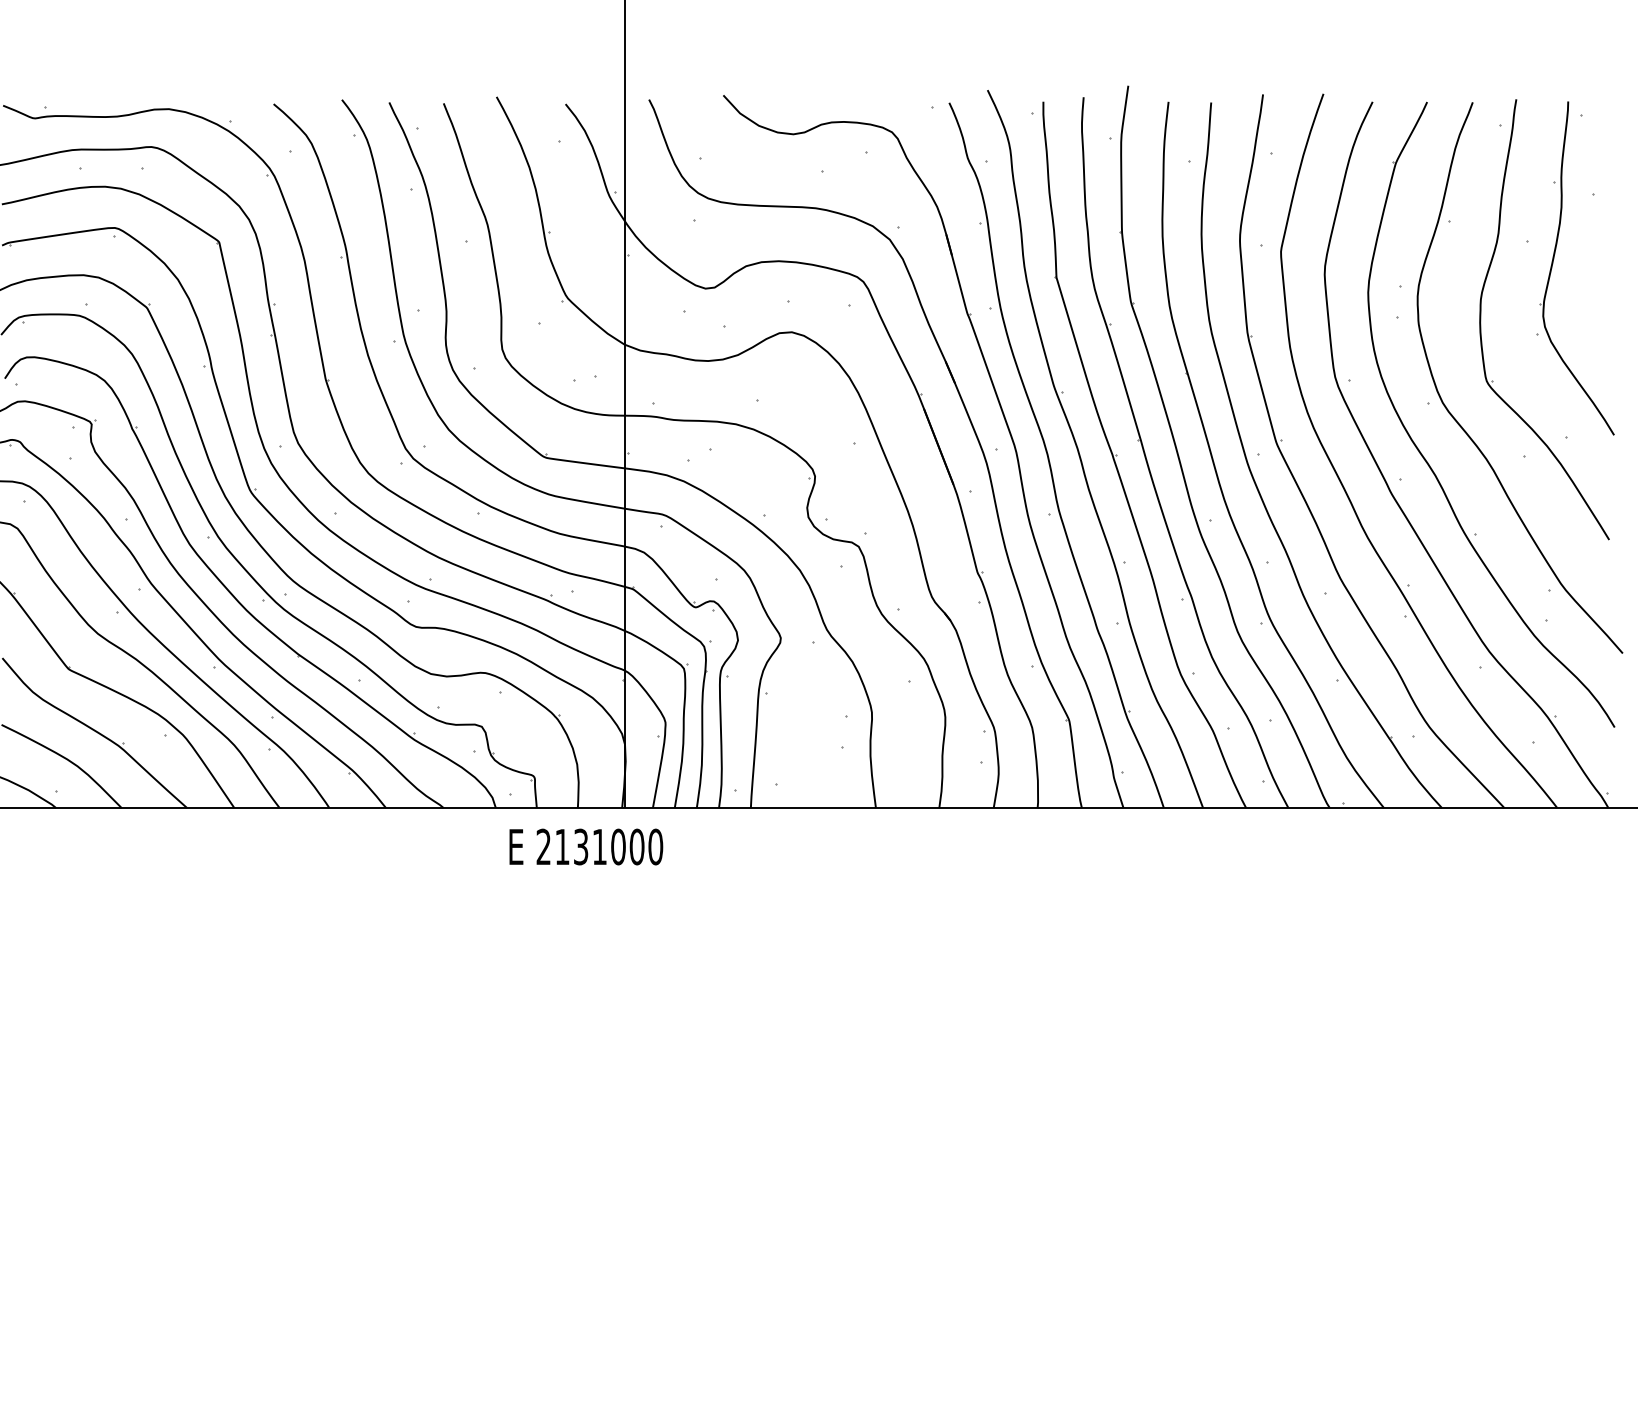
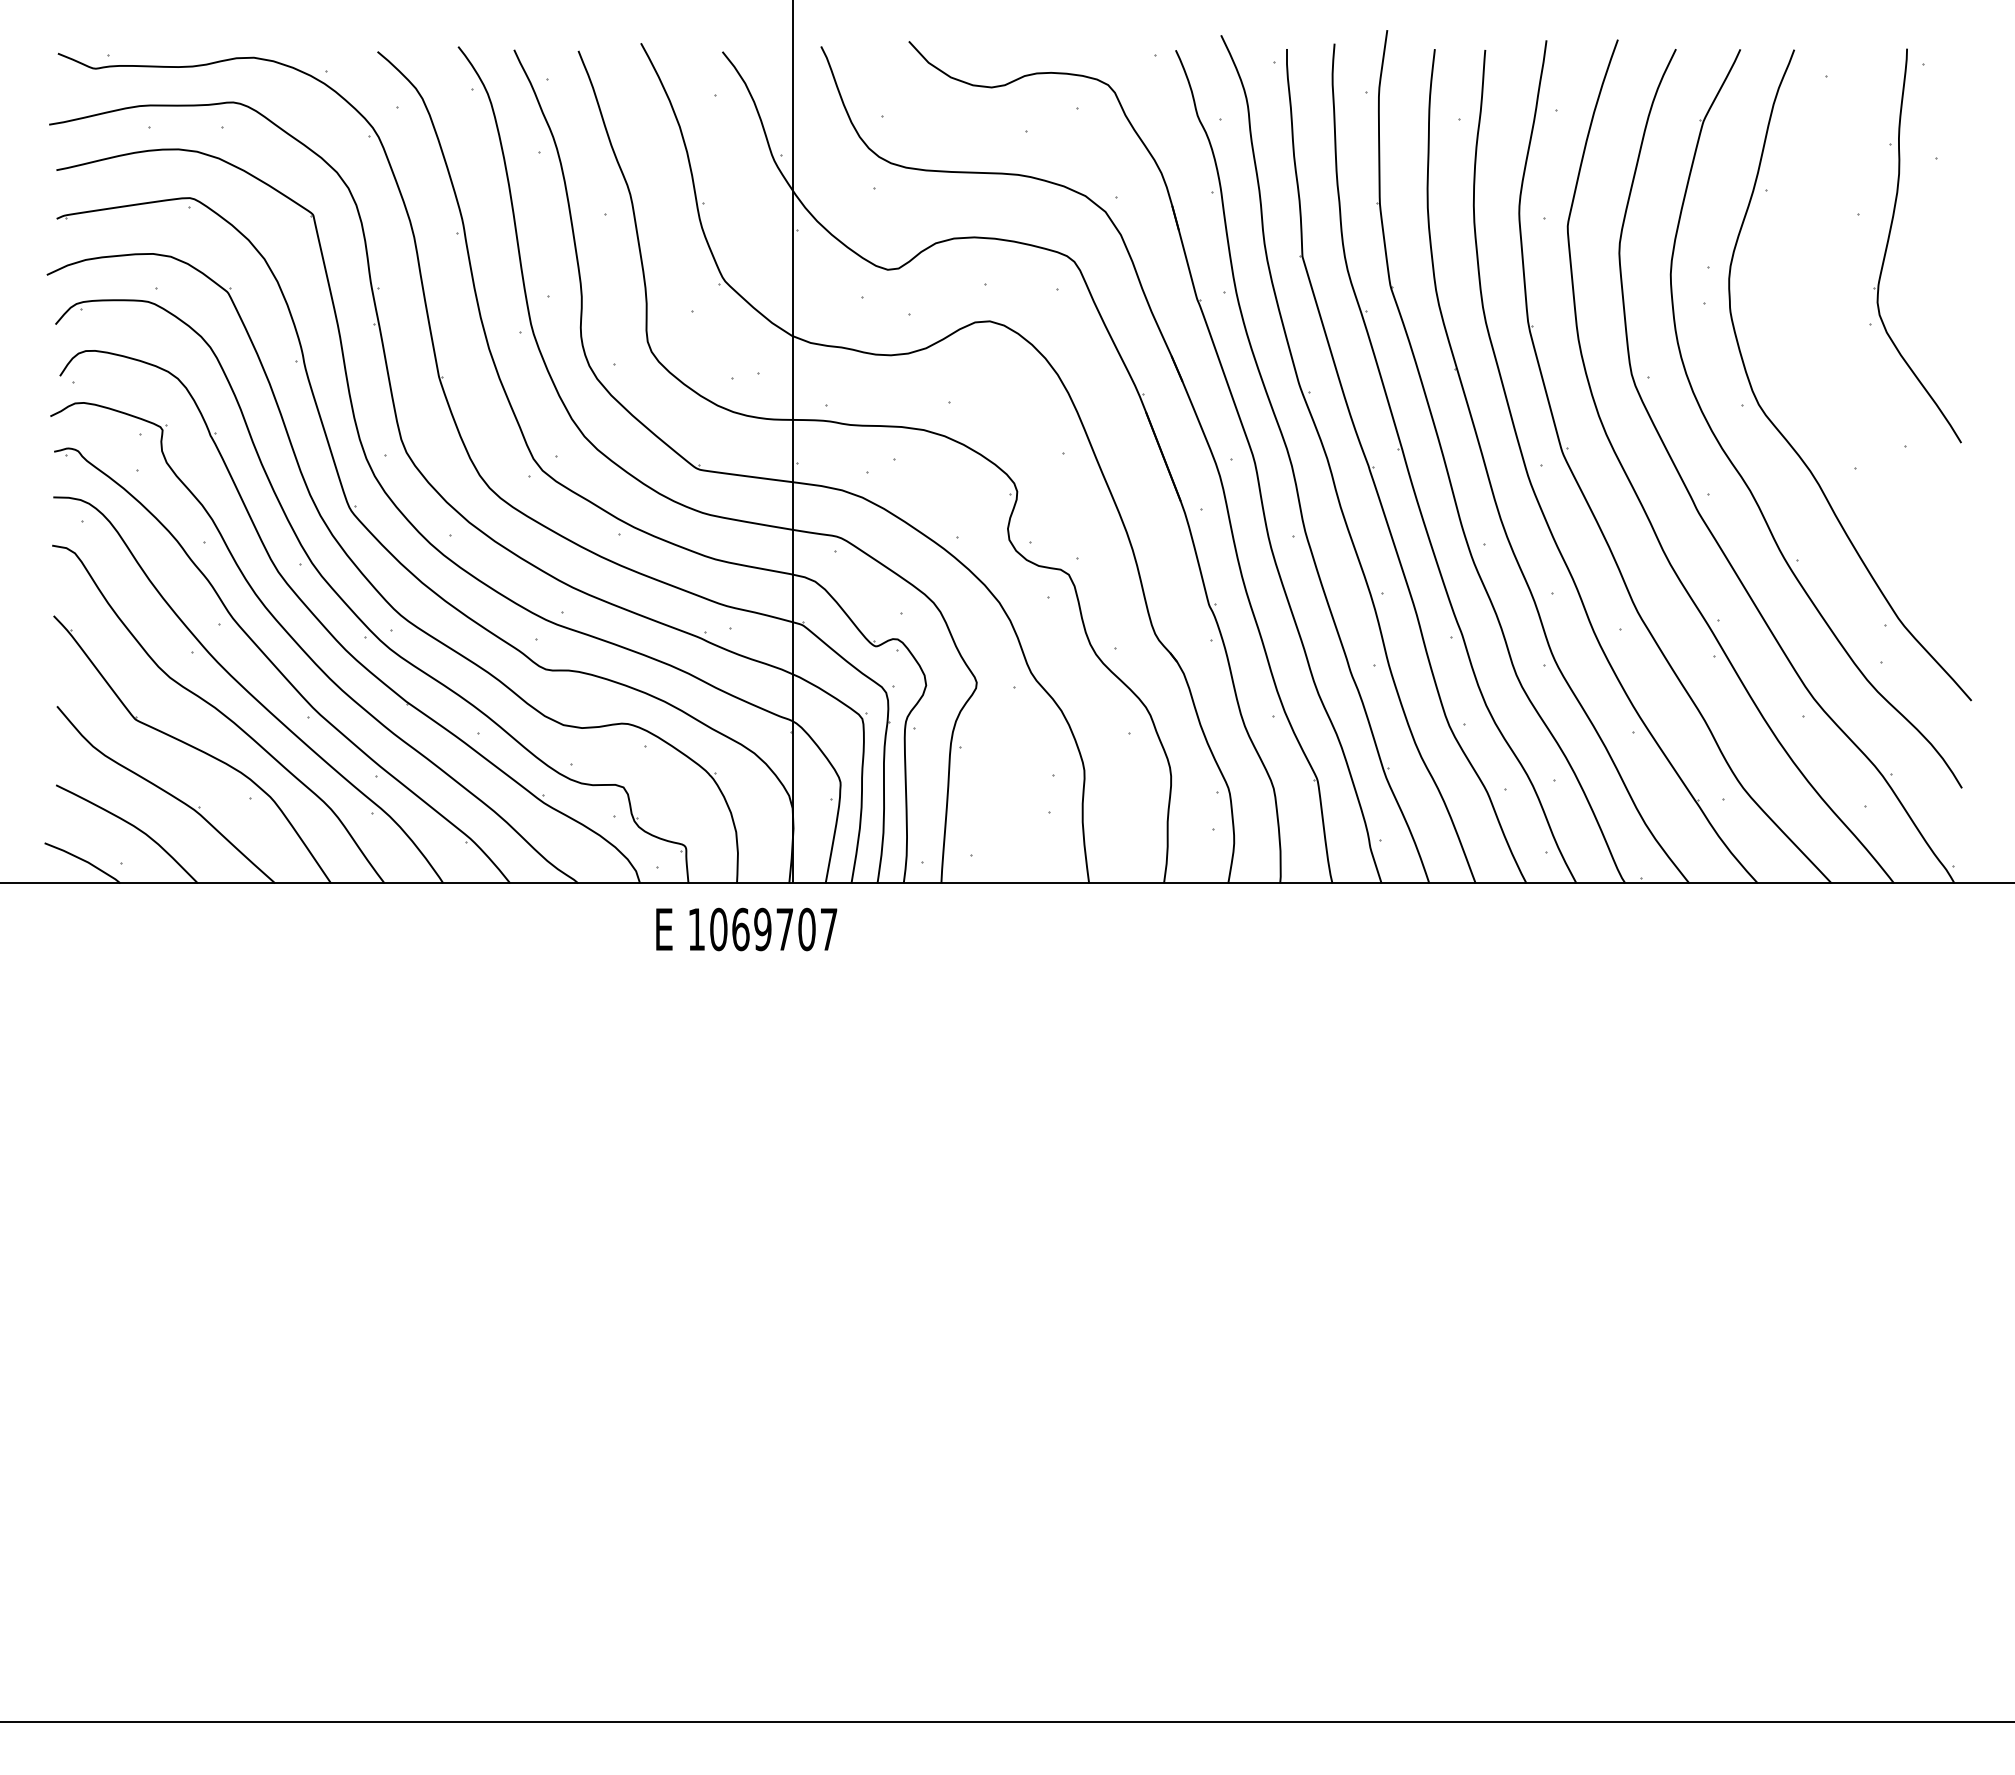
part: (1481, 317) -> (1804, 303), removed
text: (599, 847) -> (762, 929), 2131000 -> 1069707

